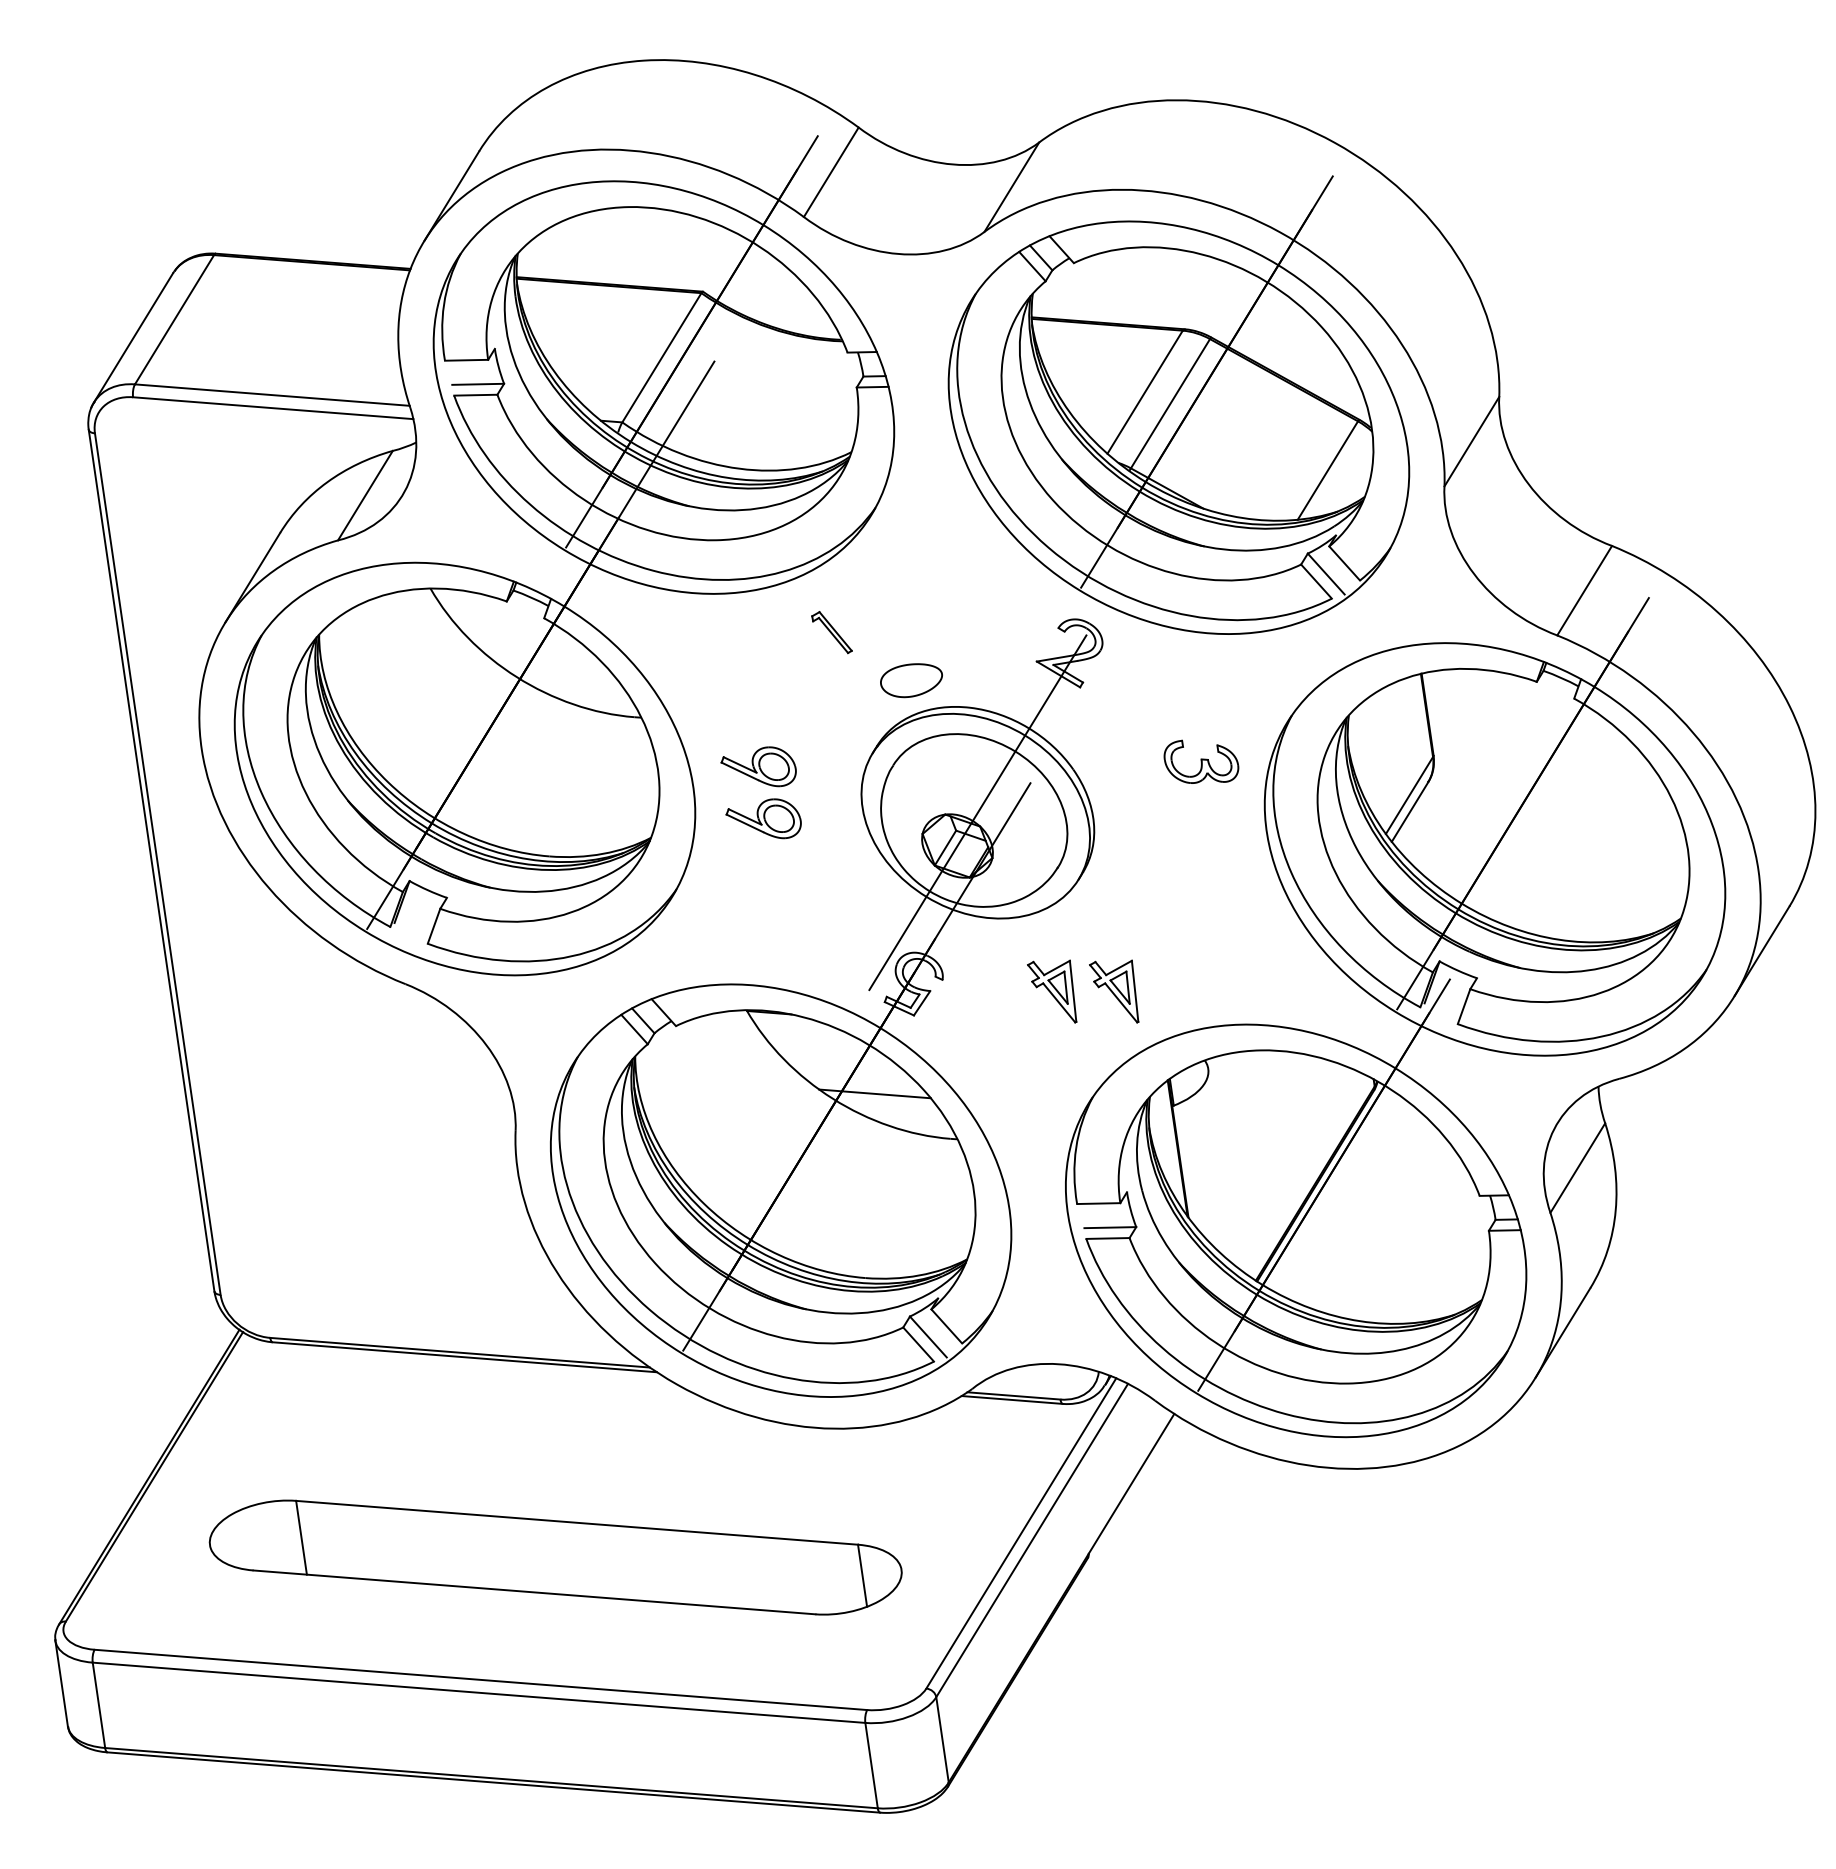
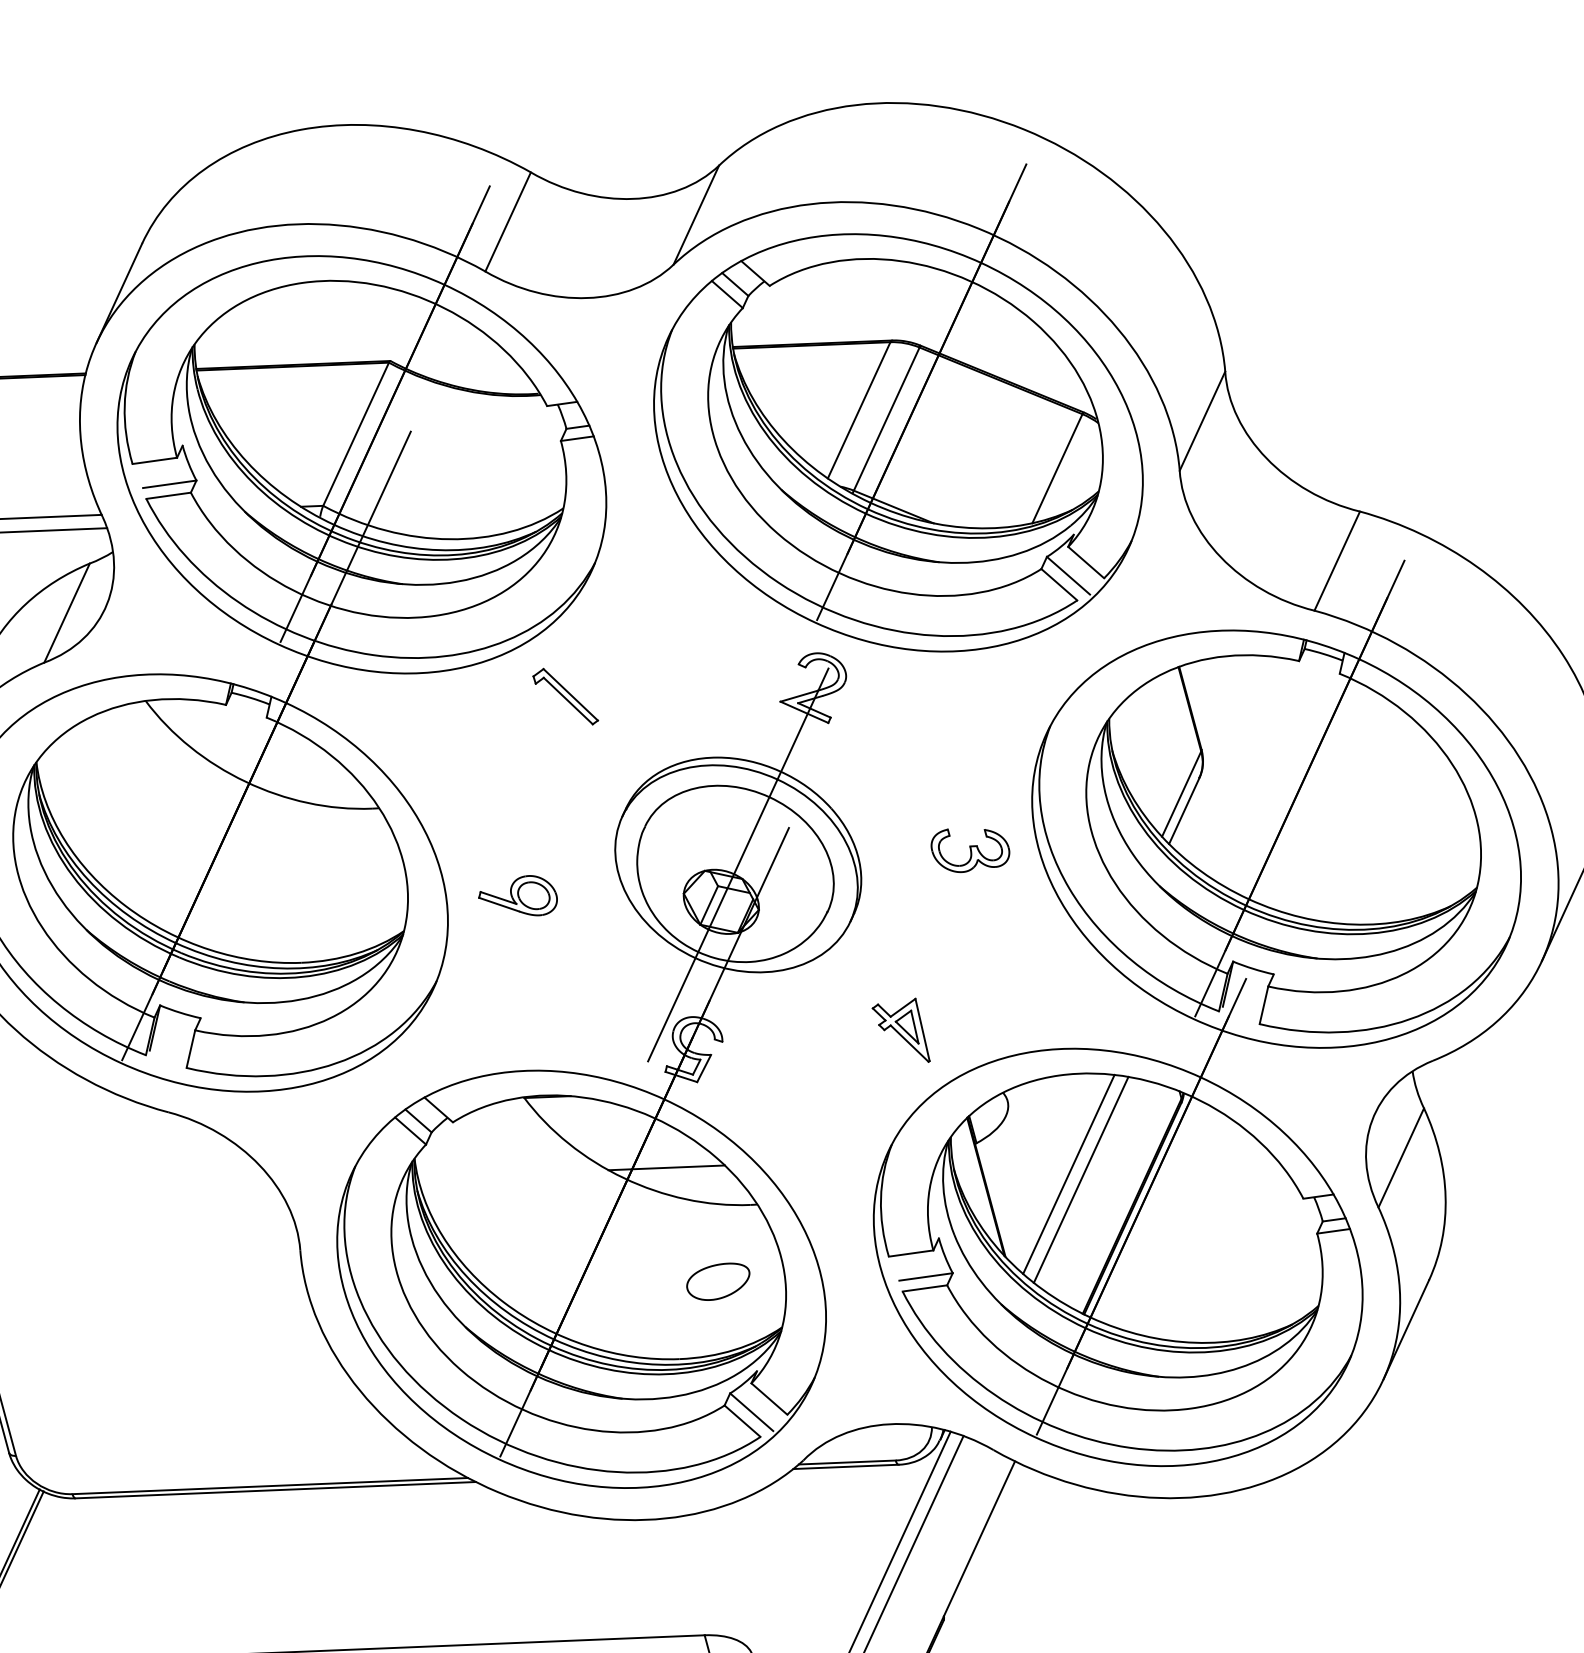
part: (831, 632) -> (565, 696), size x1.43
part: (911, 680) -> (718, 1281), moved
part: (1201, 761) -> (970, 848), moved
part: (758, 766) -> (506, 844), removed
part: (1052, 991) -> (837, 1040), removed
line: (1258, 1145) -> (1068, 1173), added
line: (1269, 1152) -> (1081, 1179), added

